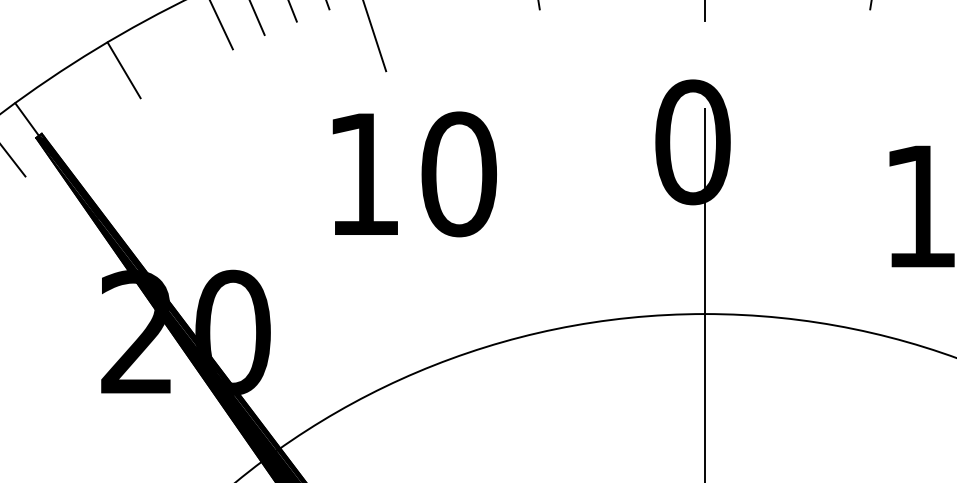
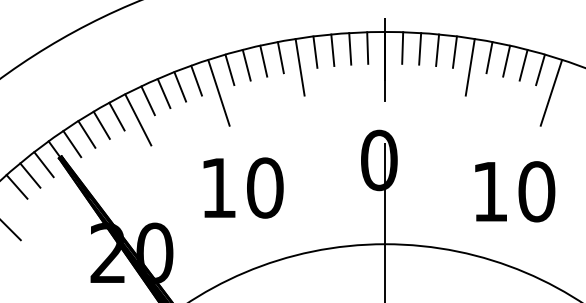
line: (154, 52) -> (116, 116), added
line: (199, 58) -> (138, 119), added
line: (92, 89) -> (86, 134), added
line: (64, 109) -> (72, 144), added
text: (414, 173) -> (243, 187), moved

